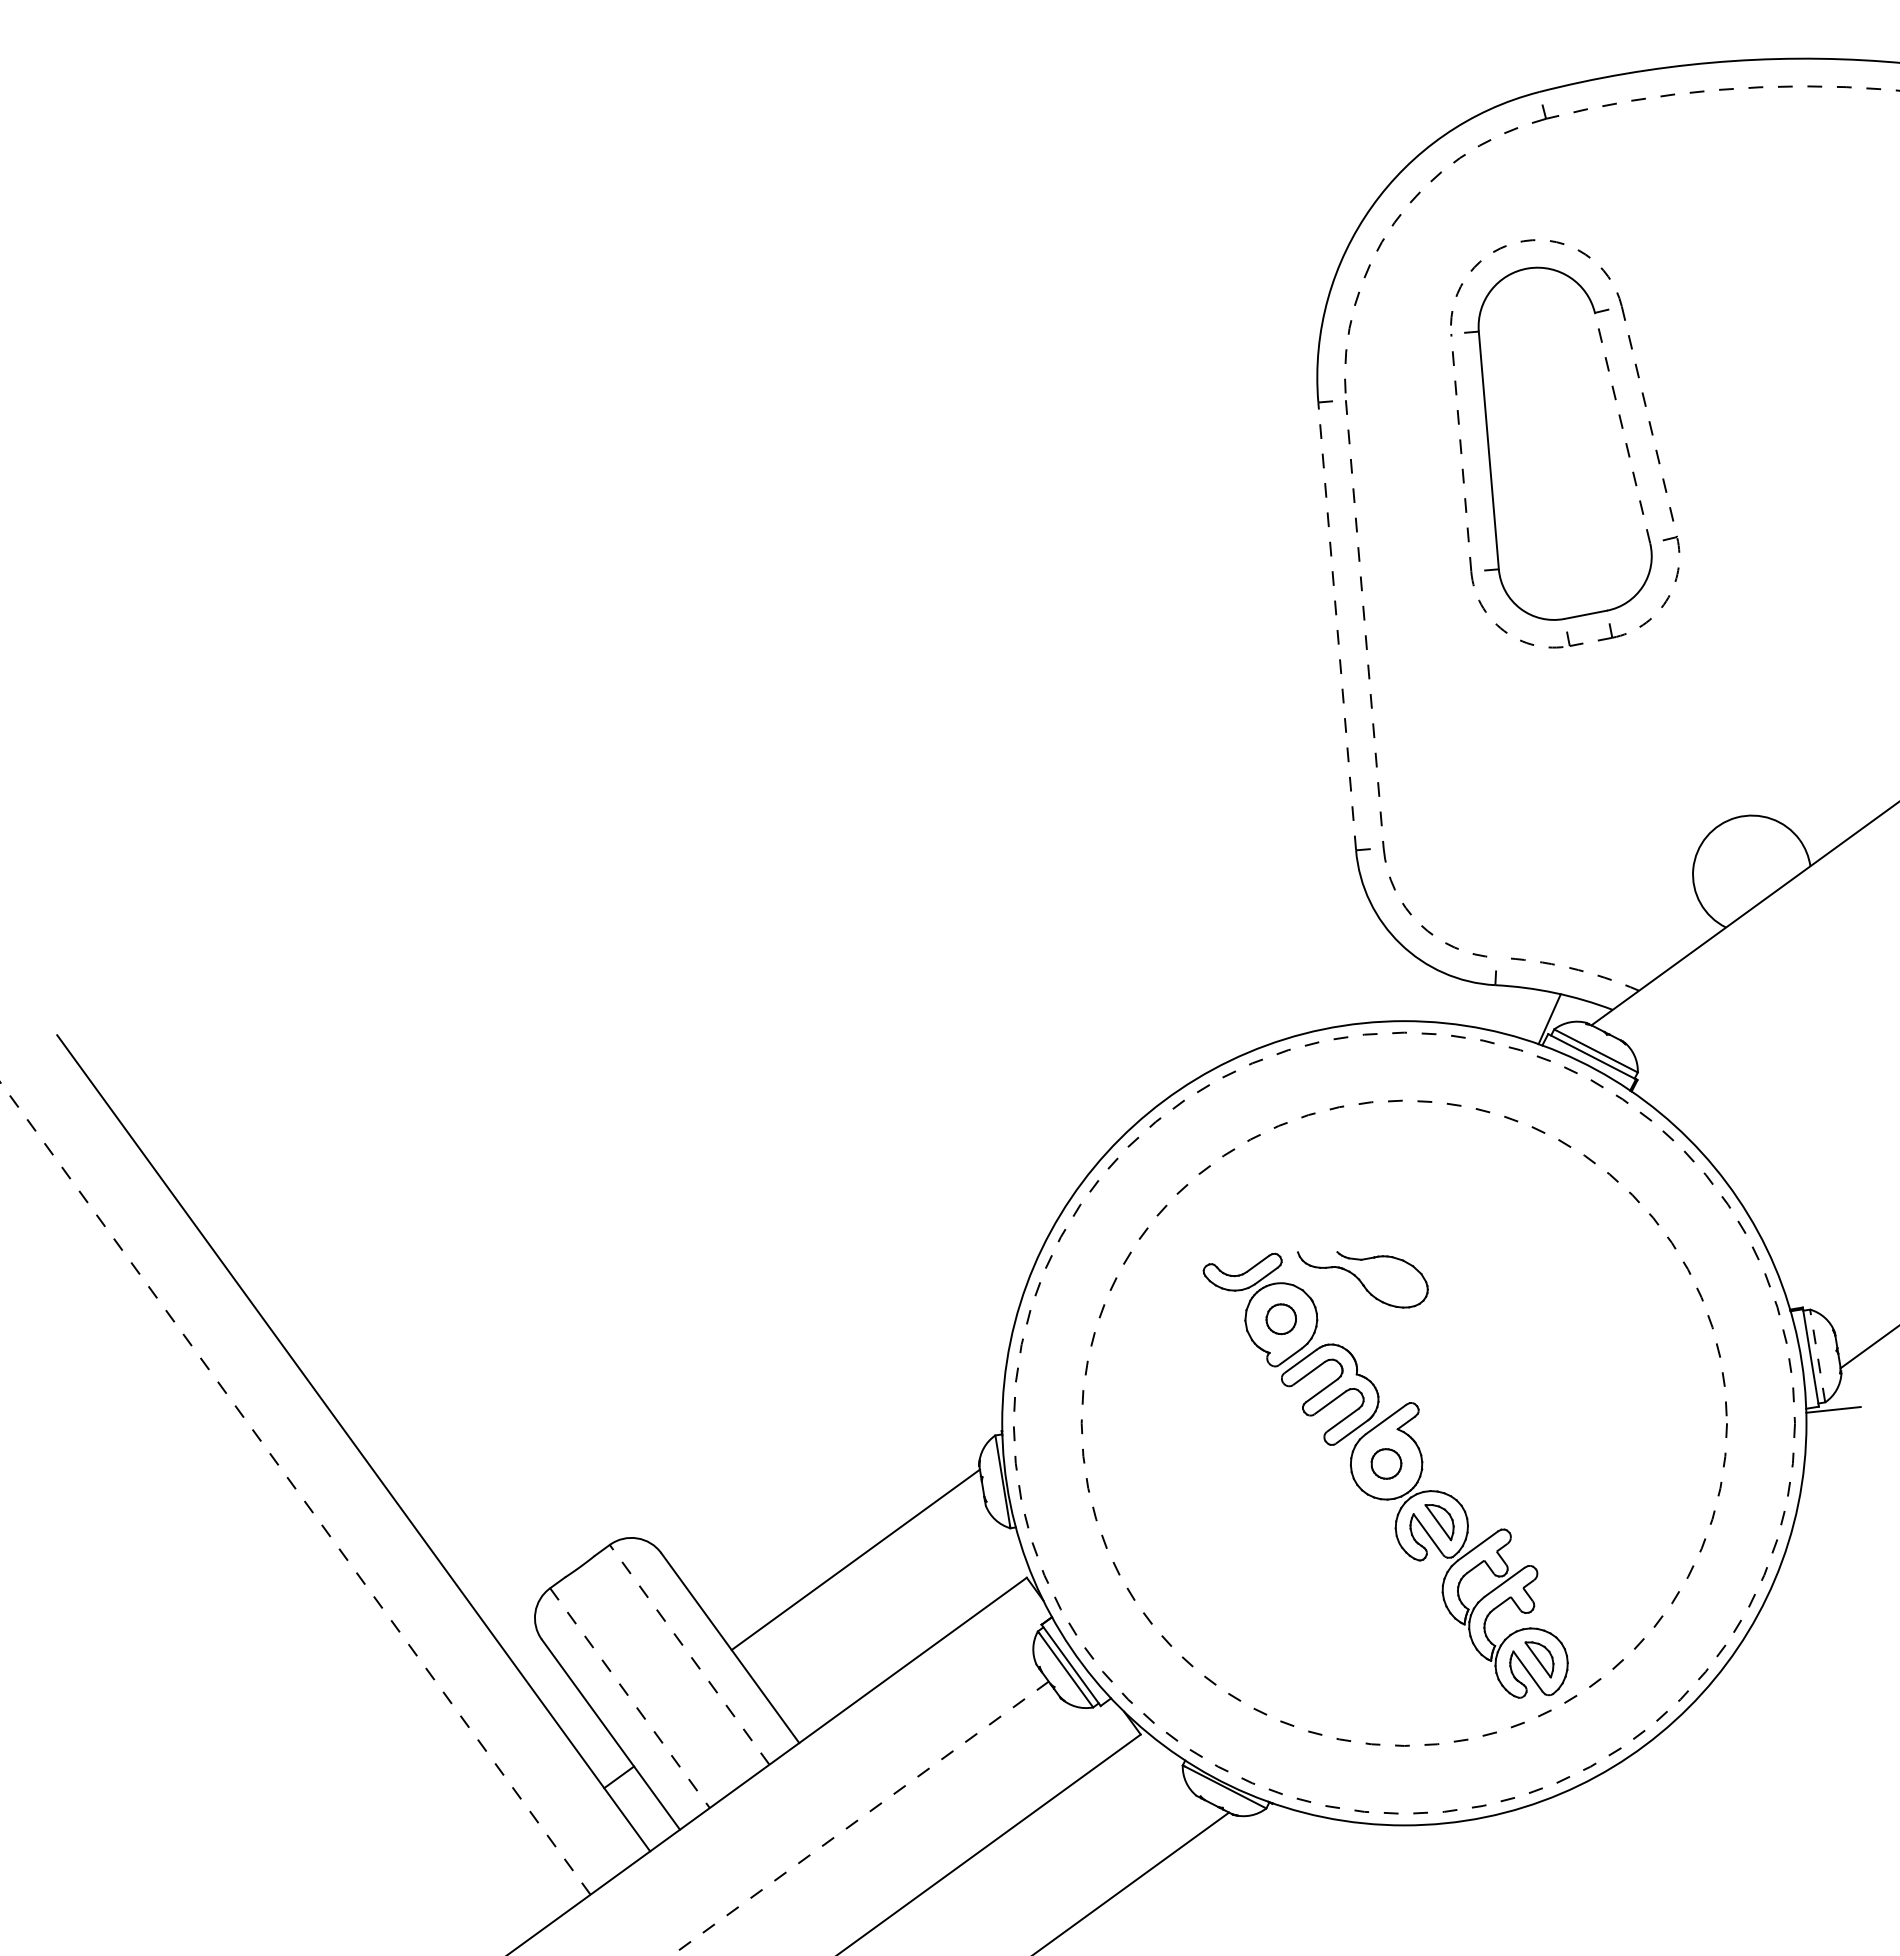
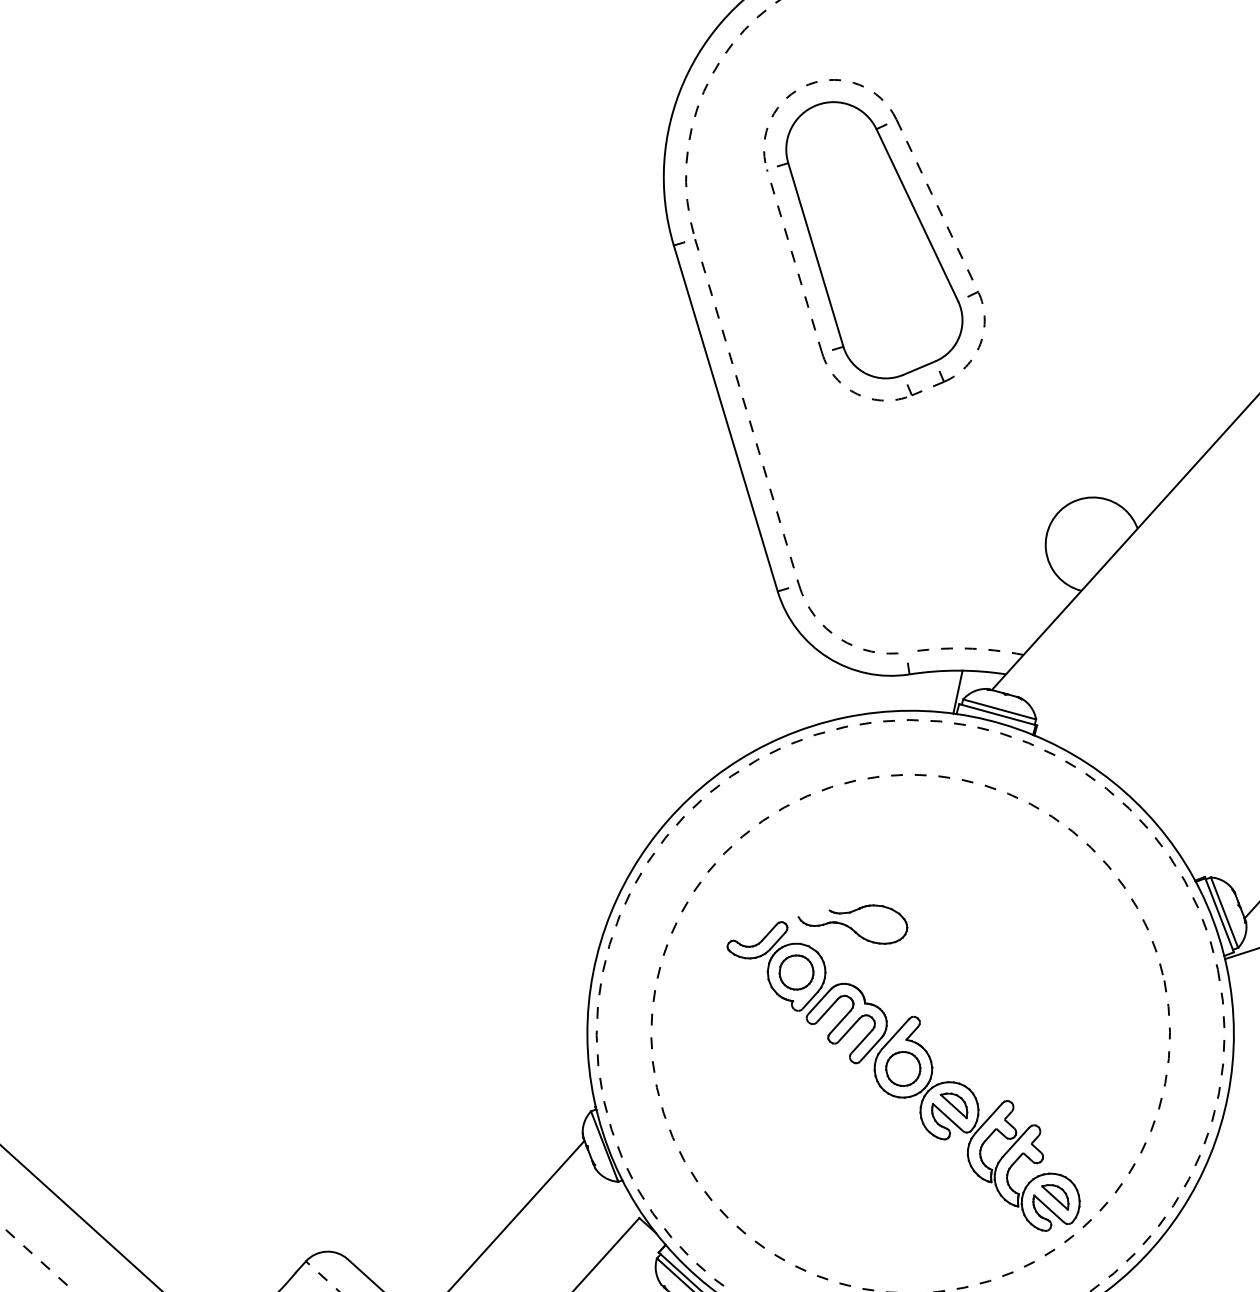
line: (1622, 428) -> (917, 215), dashed -> solid
line: (1337, 626) -> (726, 418), dashed -> solid
part: (1281, 1319) -> (796, 972), size x1.43
line: (1817, 1355) -> (1224, 912), dashed -> solid
part: (1386, 1463) -> (903, 1068), size x1.43

